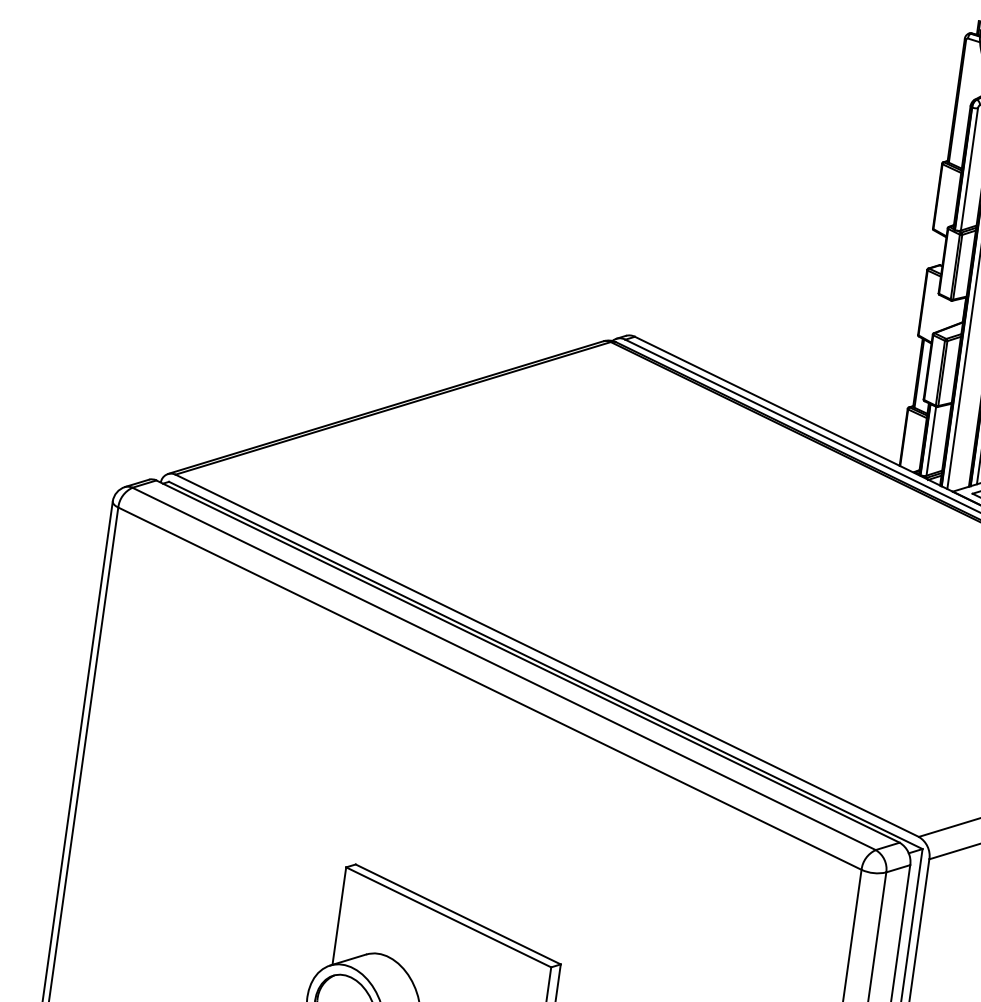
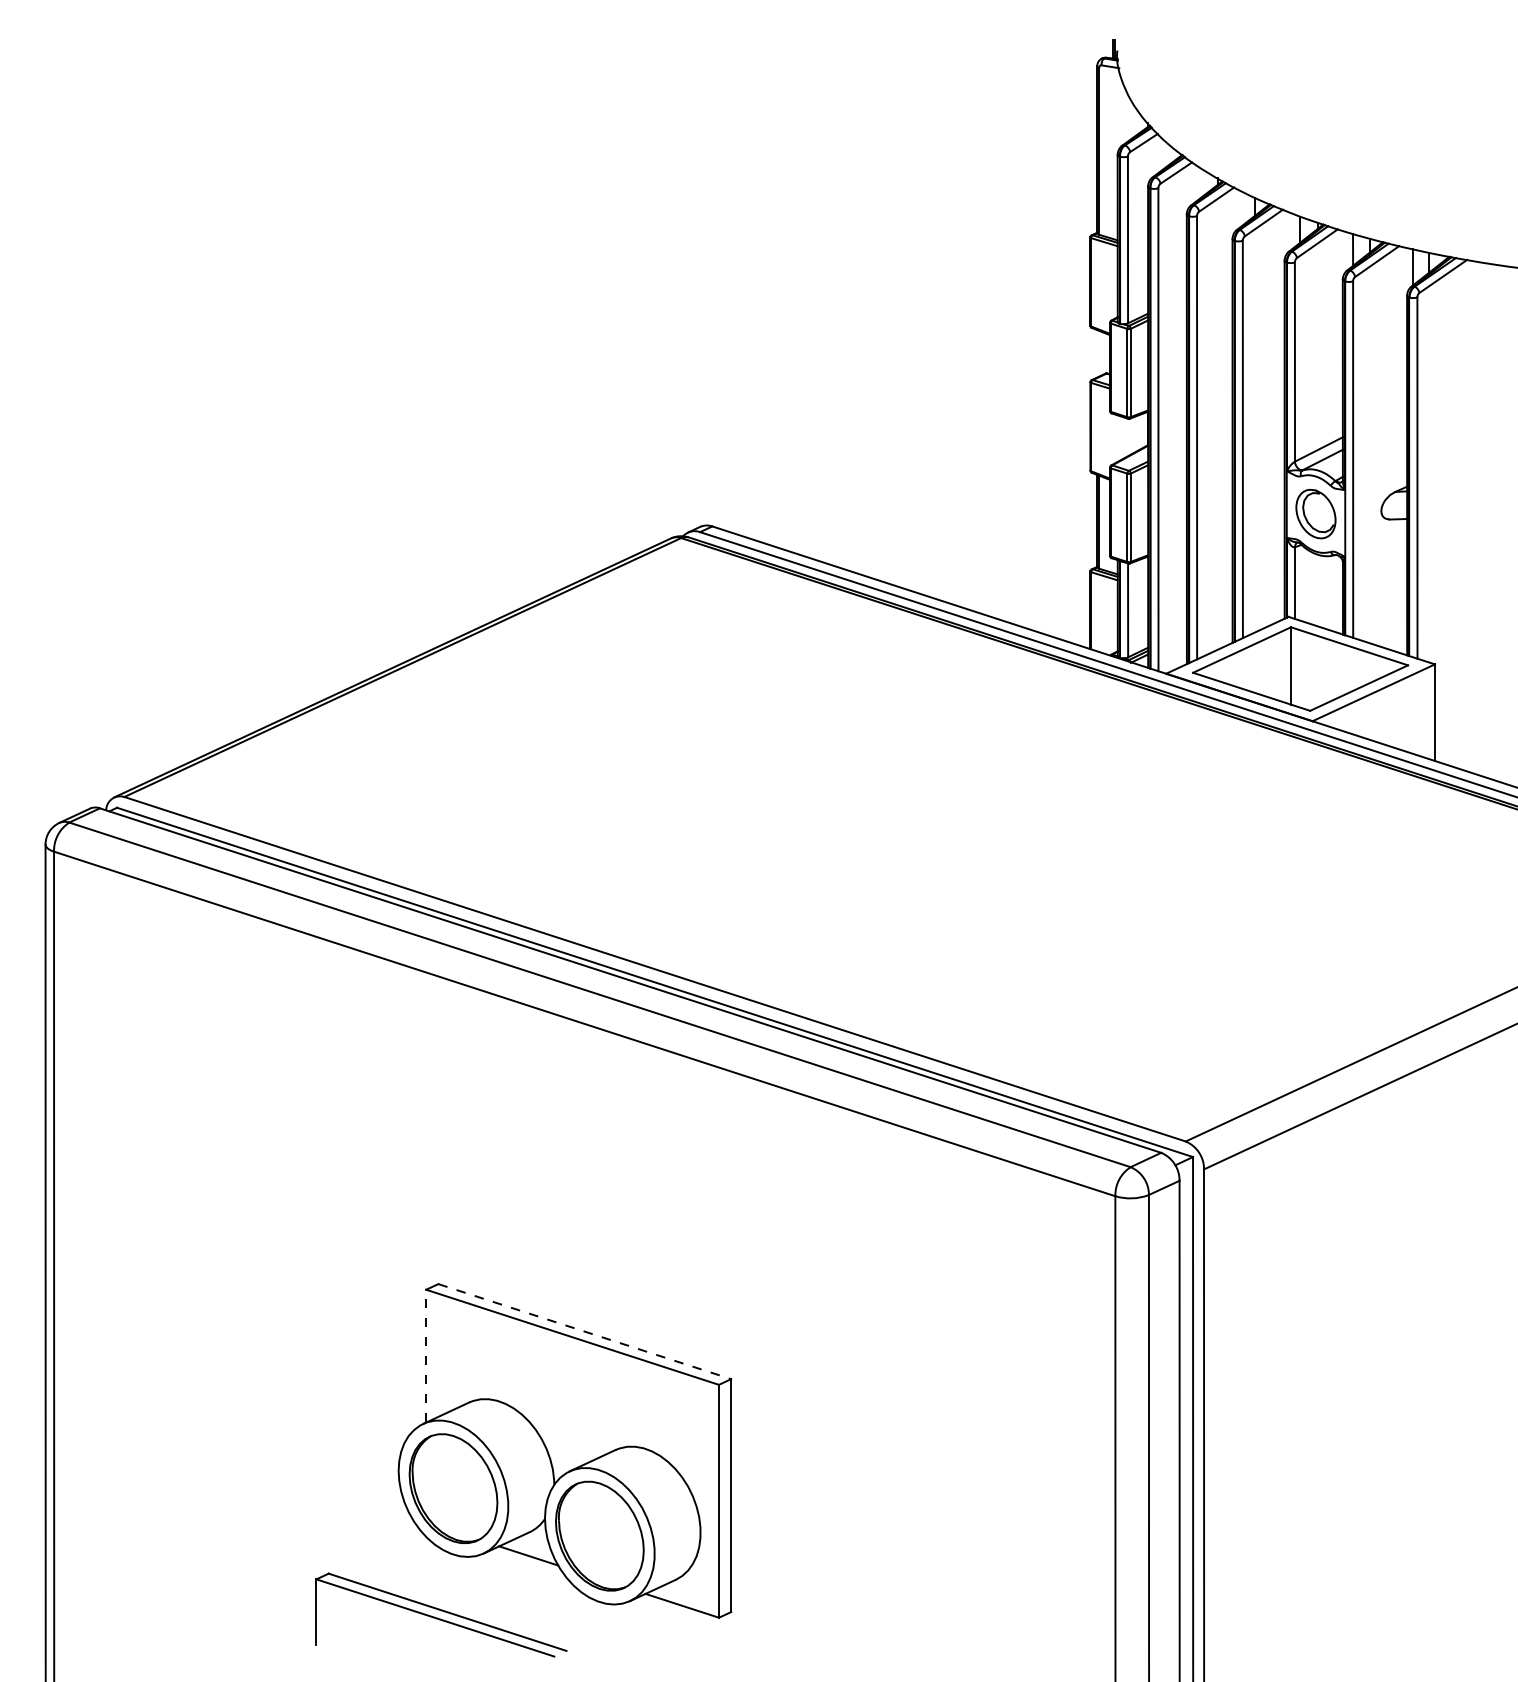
line: (458, 914) -> (584, 1331), solid -> dashed
line: (339, 915) -> (426, 1355), solid -> dashed

